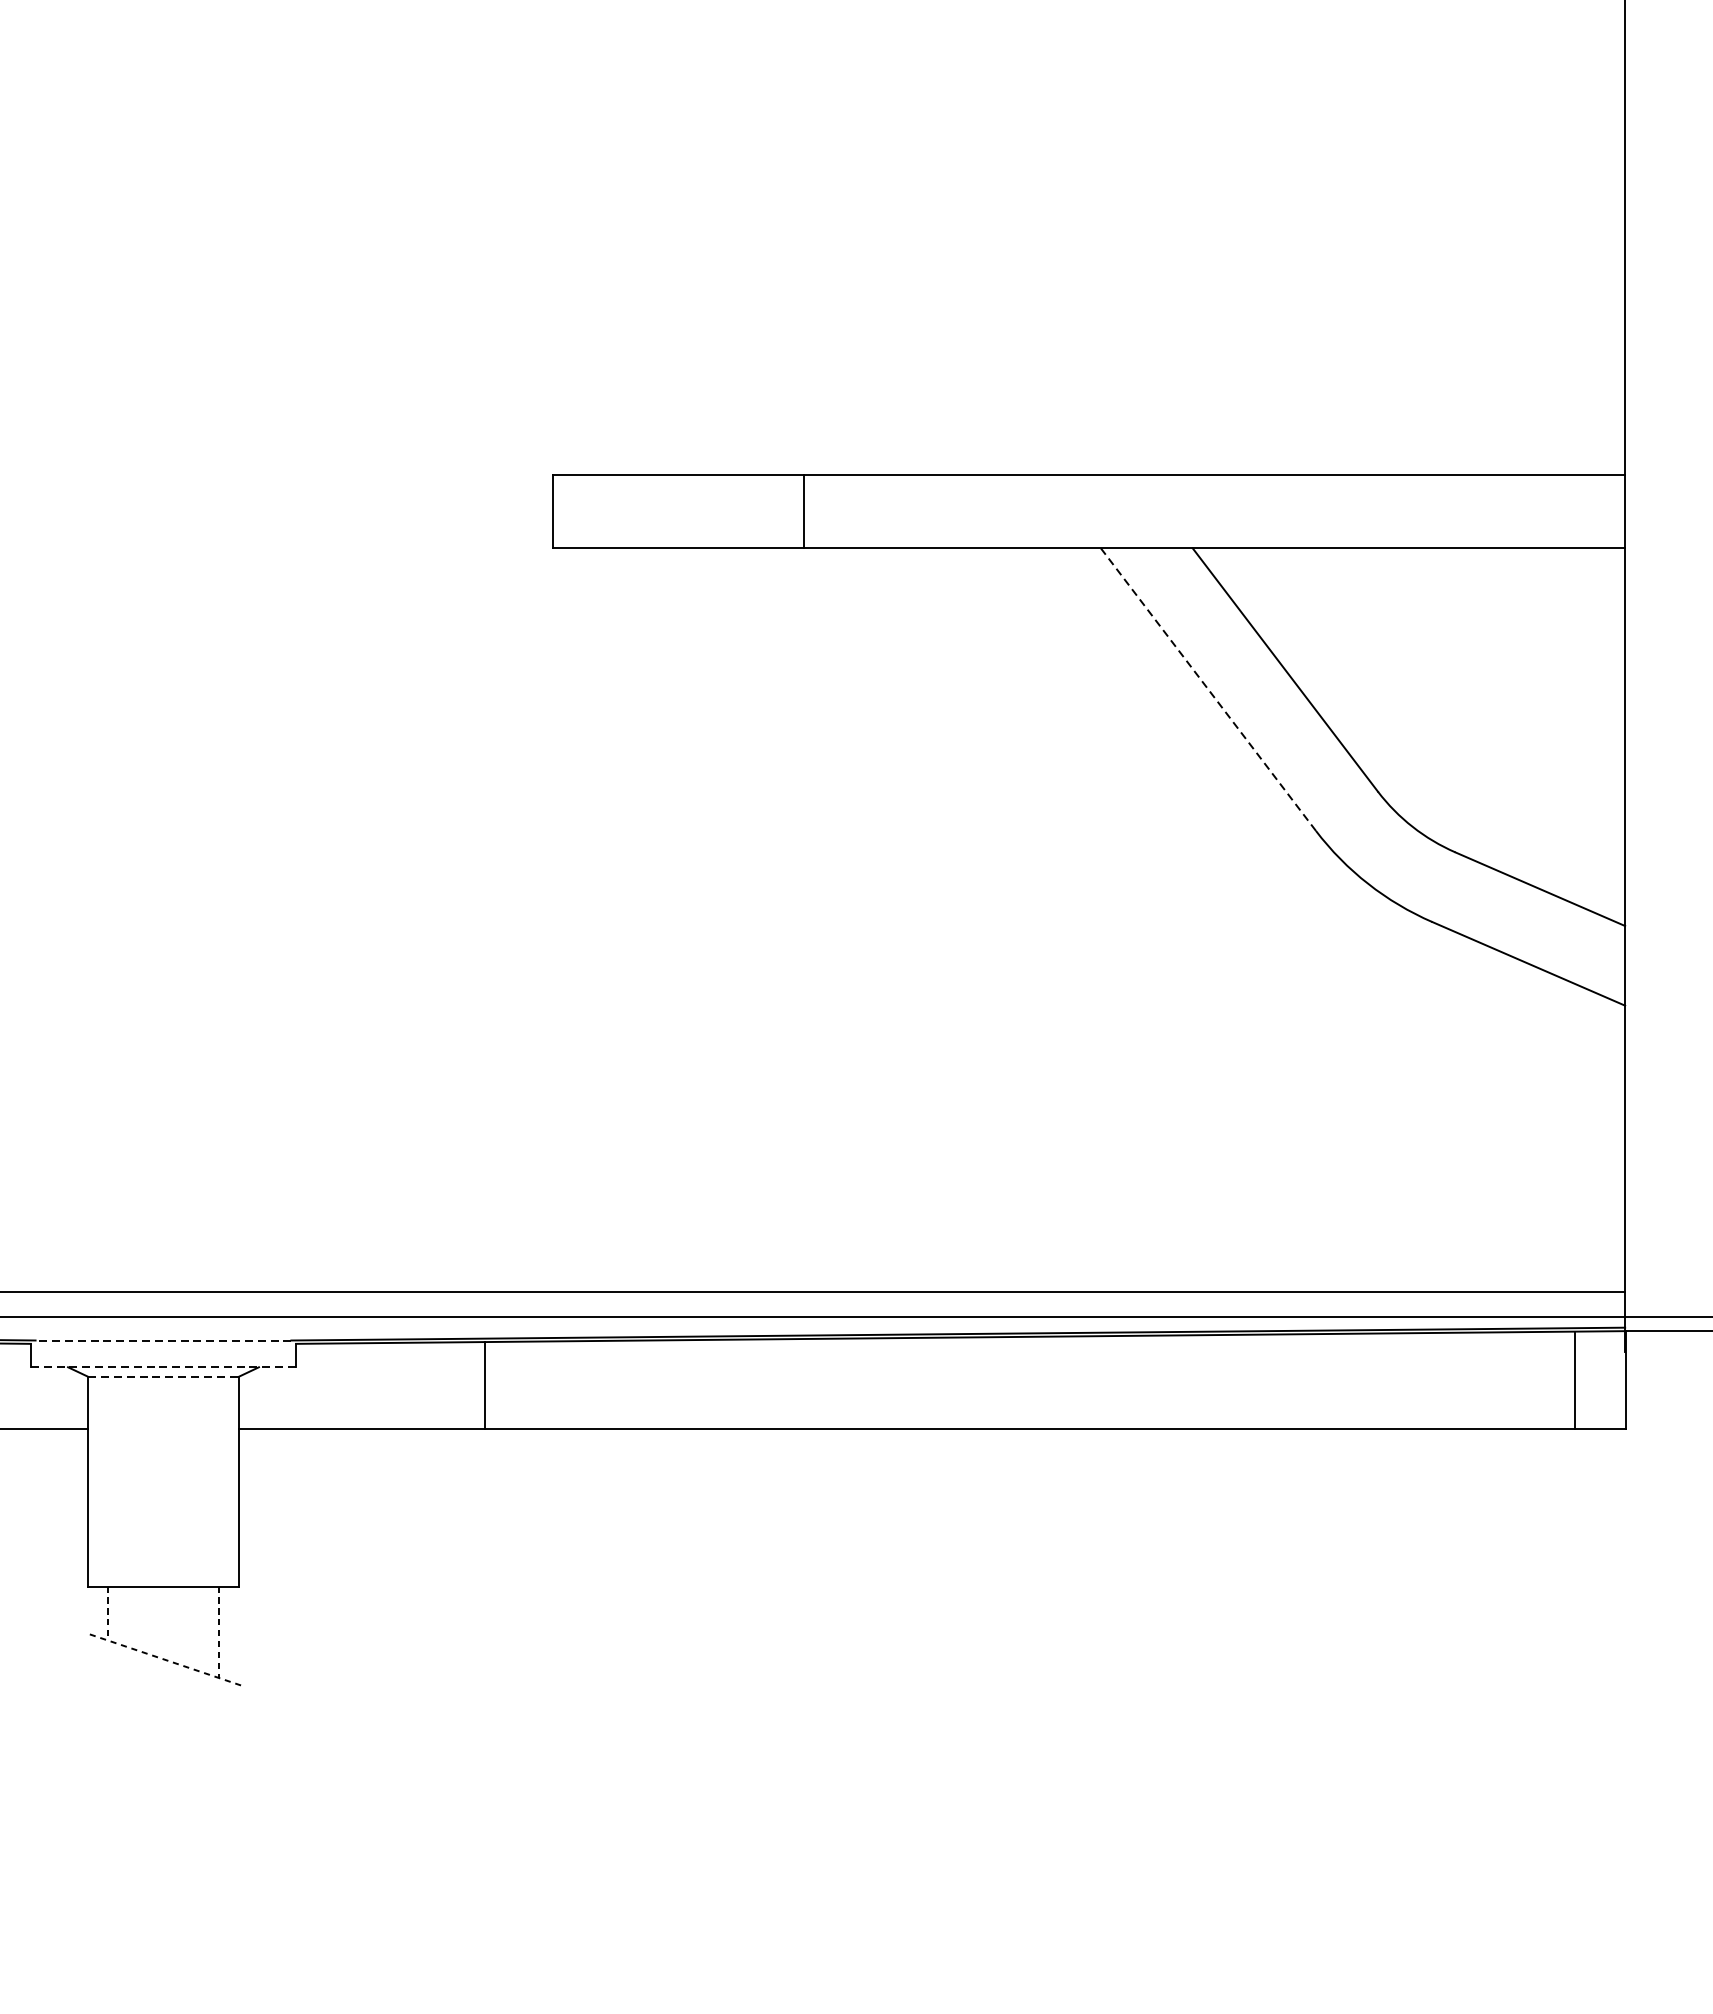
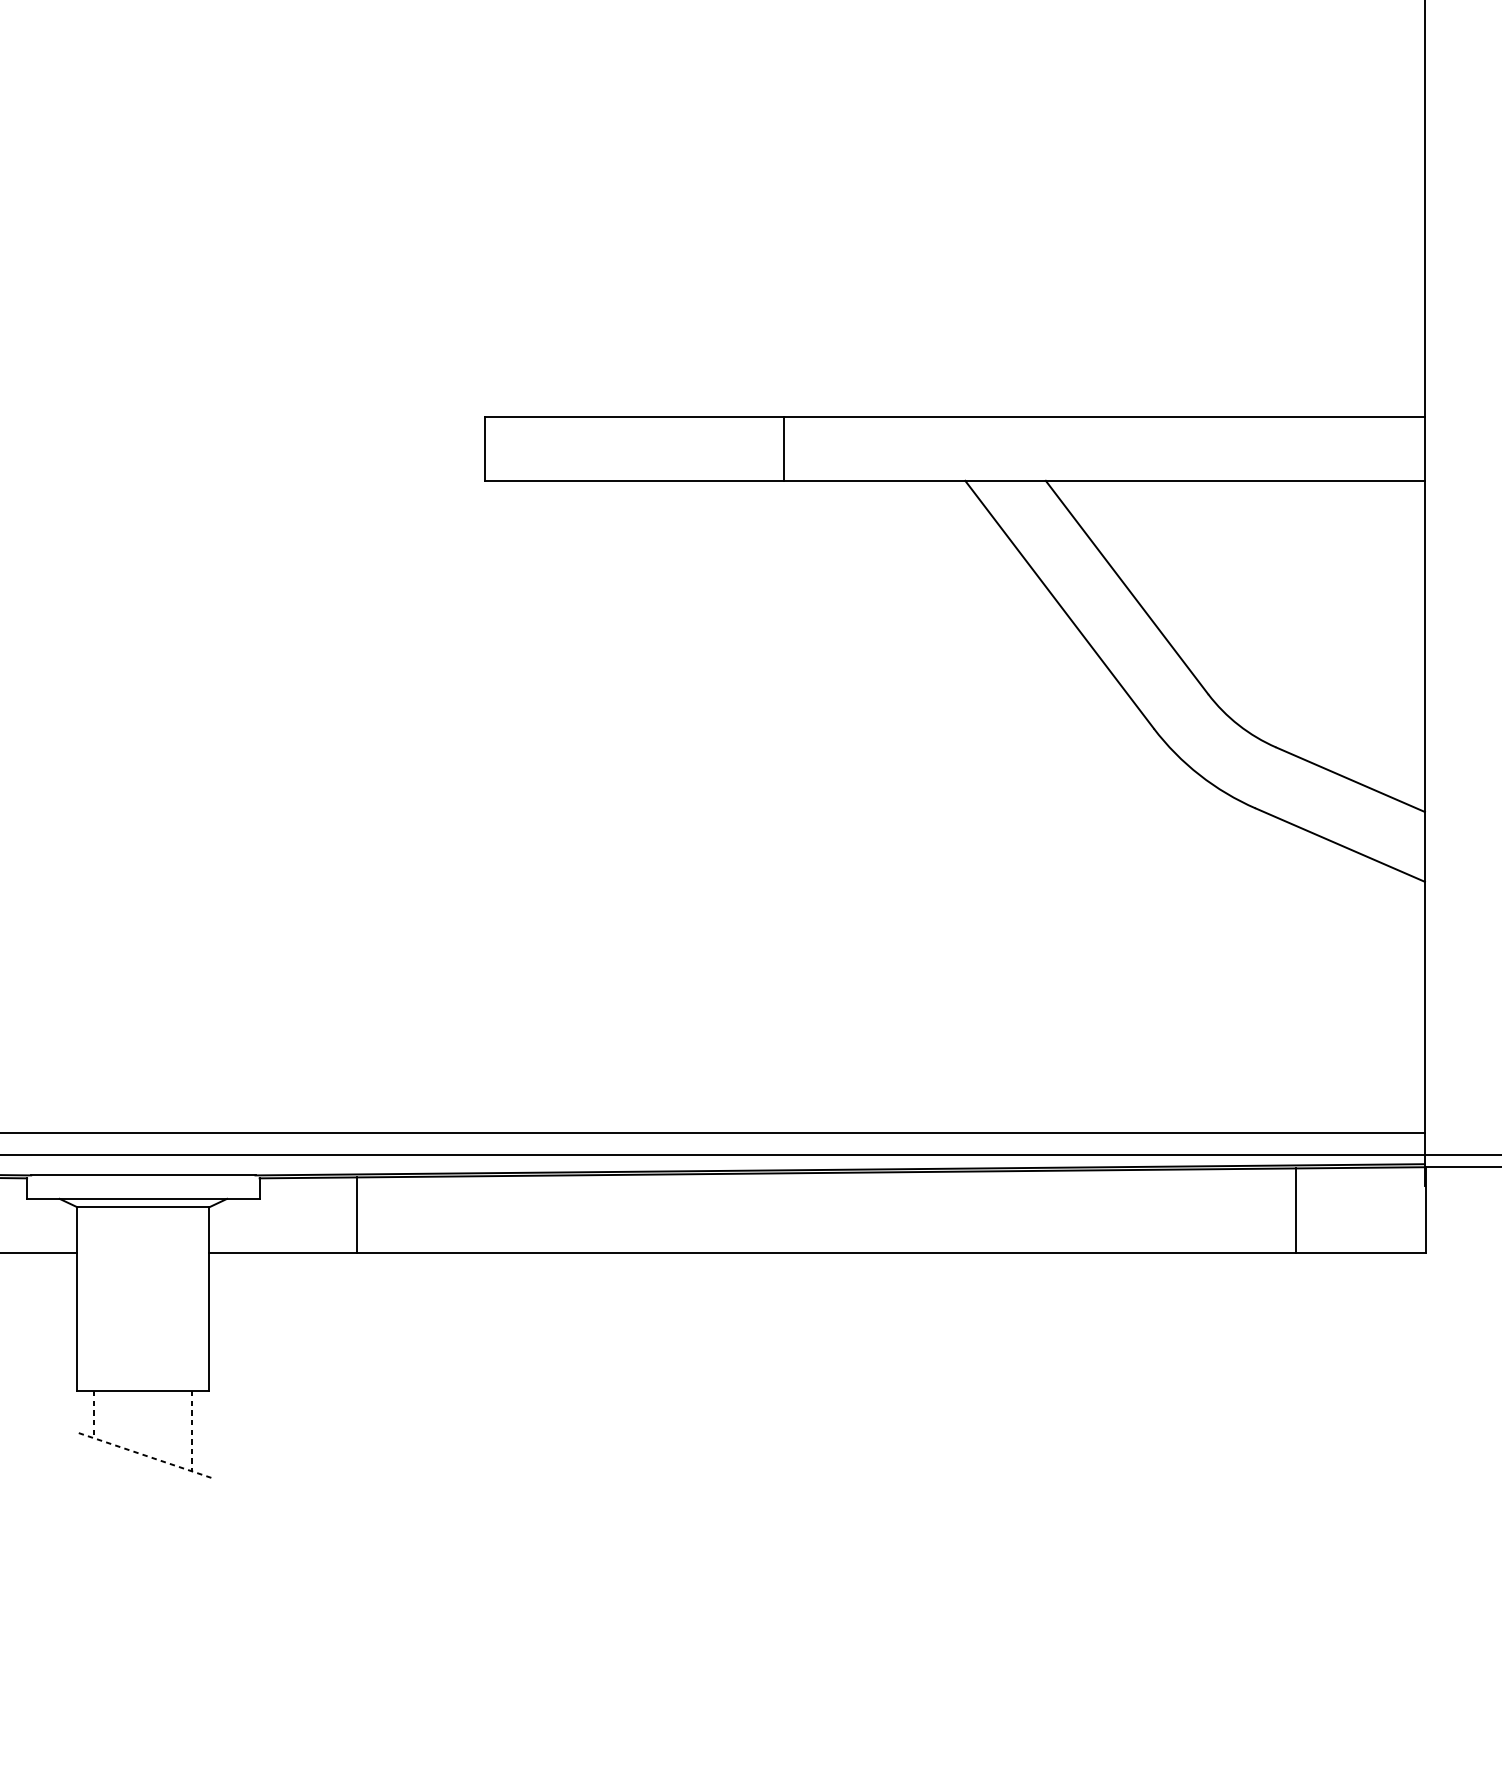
line: (804, 511) -> (784, 448), moved
line: (1208, 689) -> (1059, 604), dashed -> solid
line: (162, 1340) -> (142, 1175), dashed -> solid
line: (163, 1366) -> (143, 1198), dashed -> solid
line: (163, 1377) -> (143, 1207), dashed -> solid
line: (1574, 1380) -> (1295, 1210), moved
line: (484, 1385) -> (356, 1214), moved

